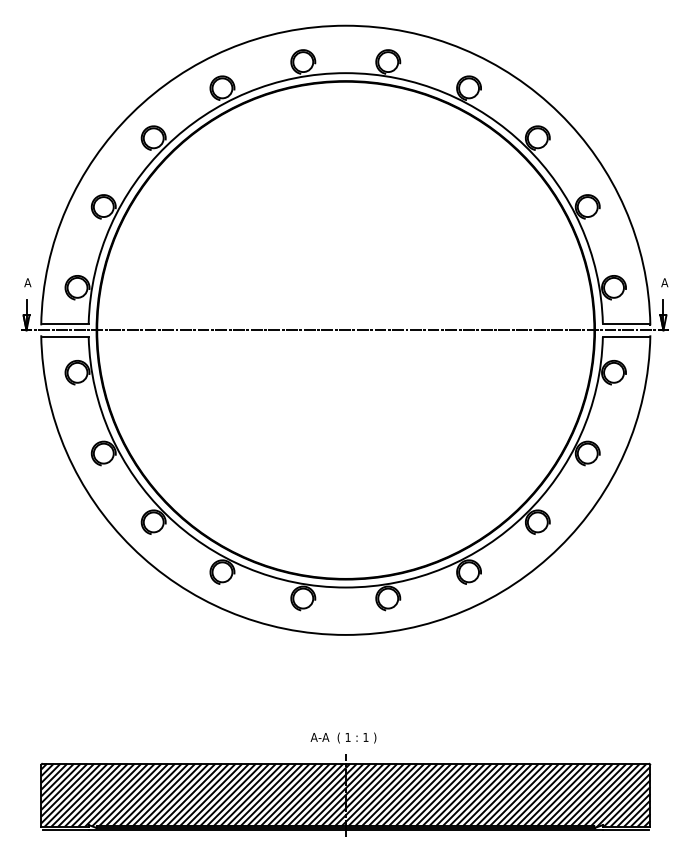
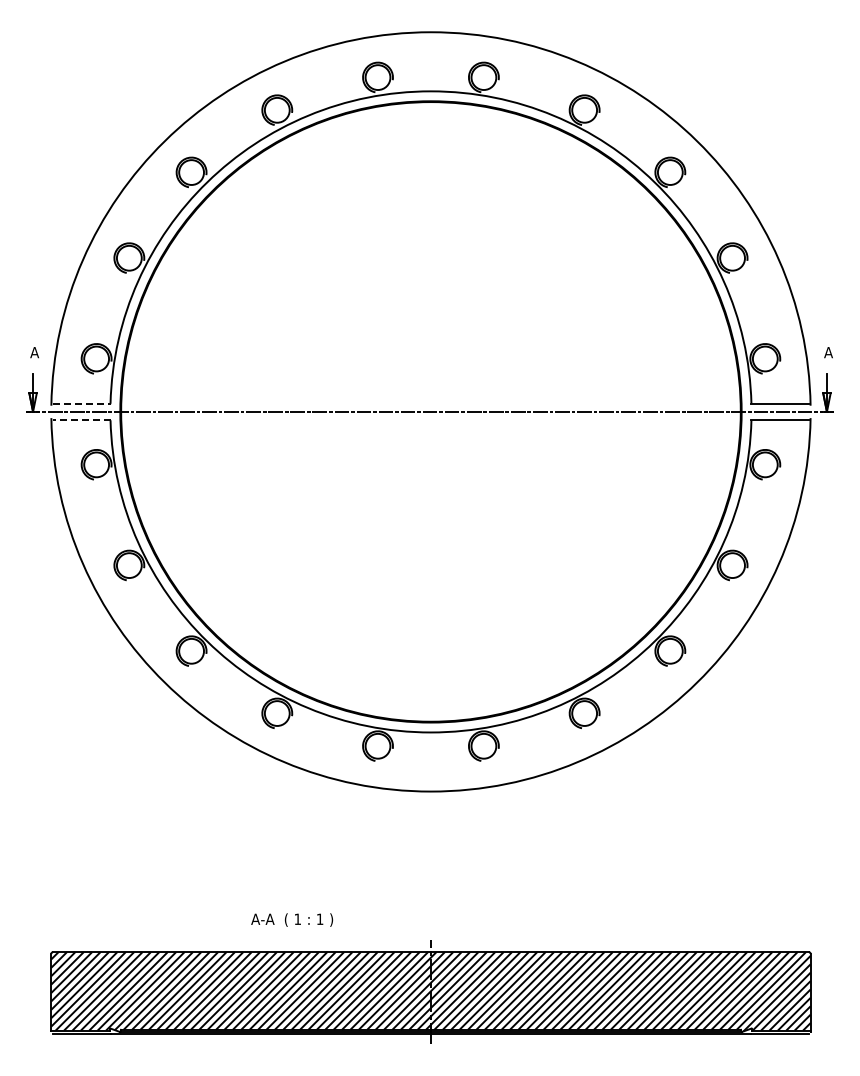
line: (65, 323) -> (81, 403), solid -> dashed
line: (65, 337) -> (81, 420), solid -> dashed
text: (343, 737) -> (292, 919), moved

